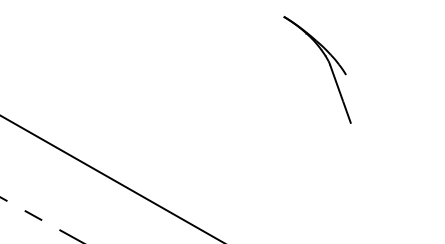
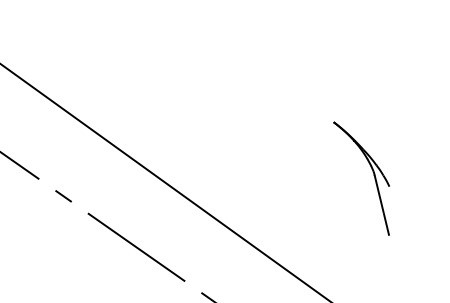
part: (329, 65) -> (373, 175), moved

